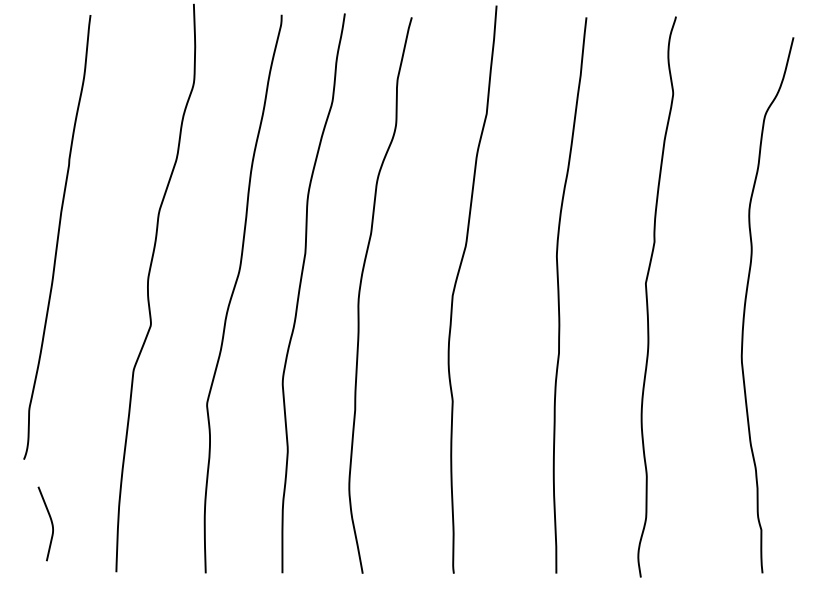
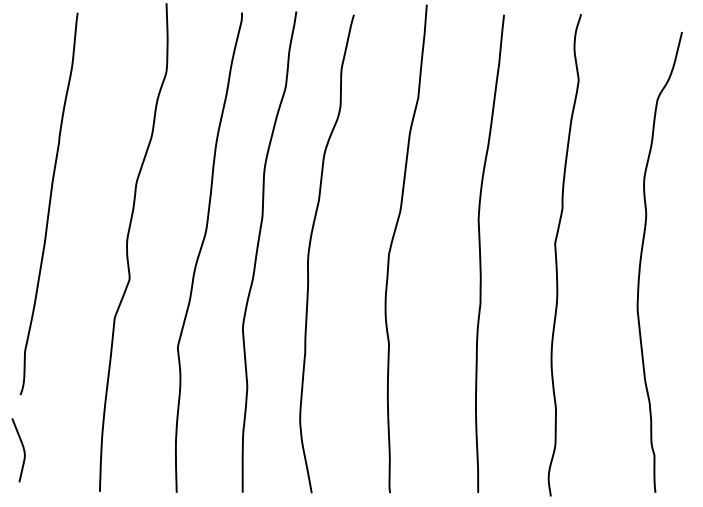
curve: (50, 521) -> (22, 448), moved

